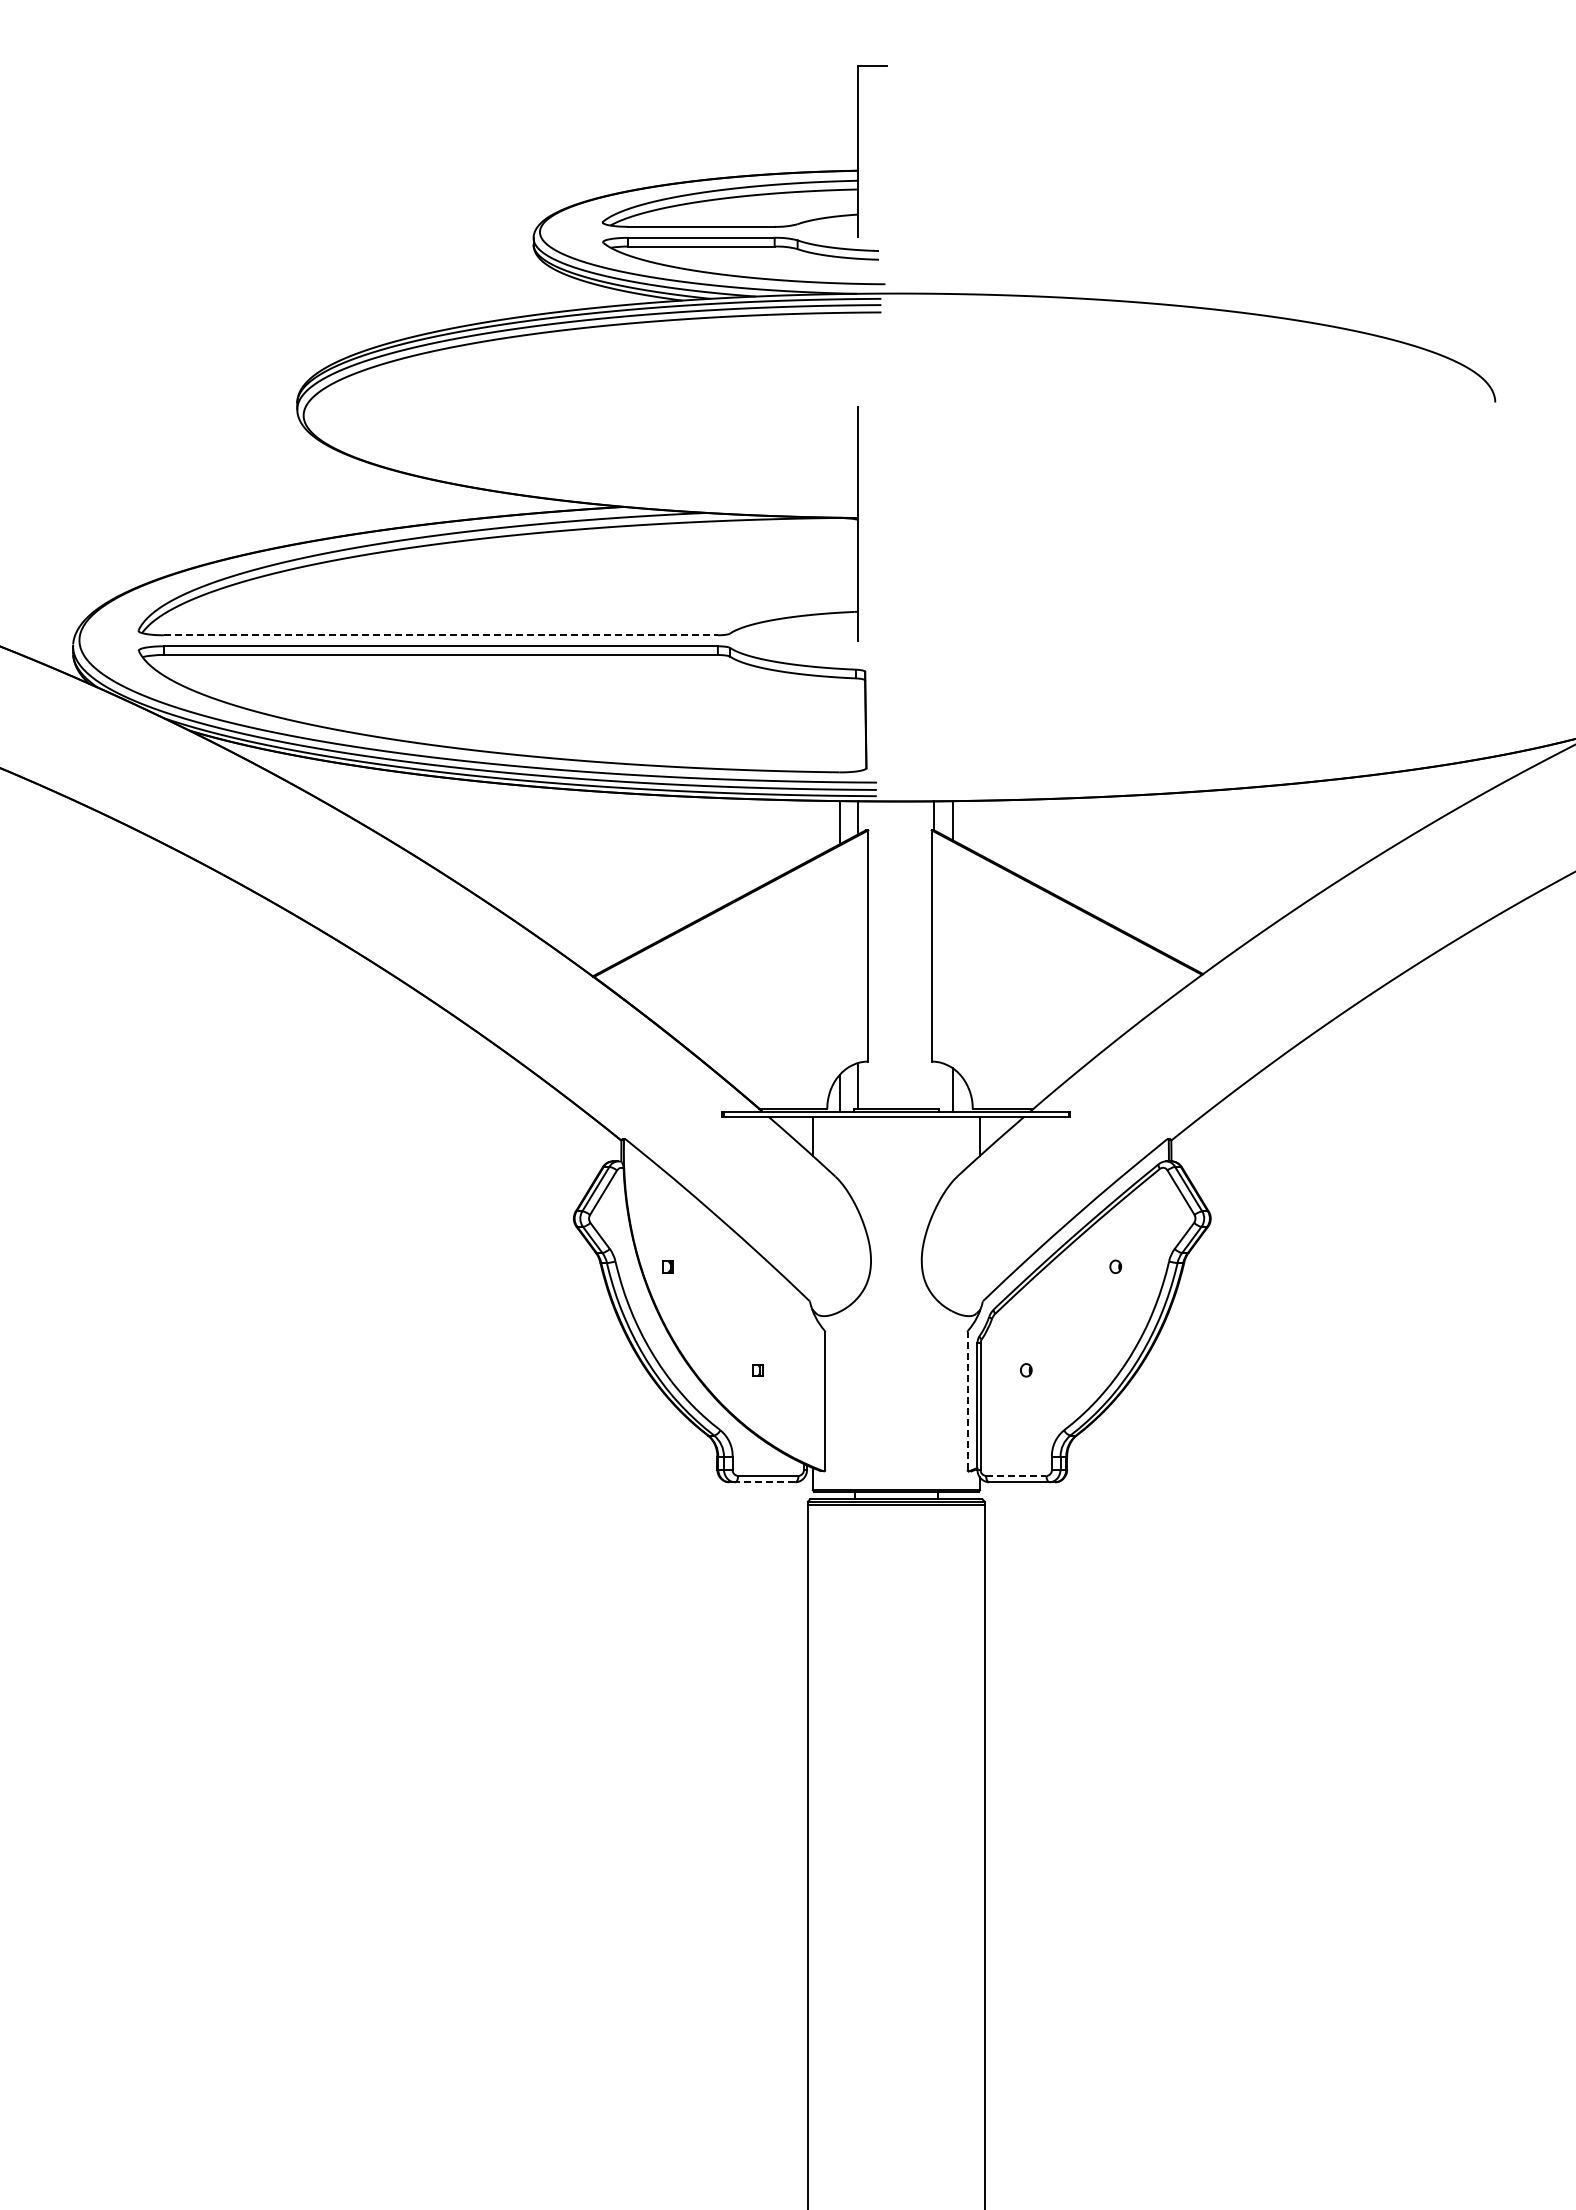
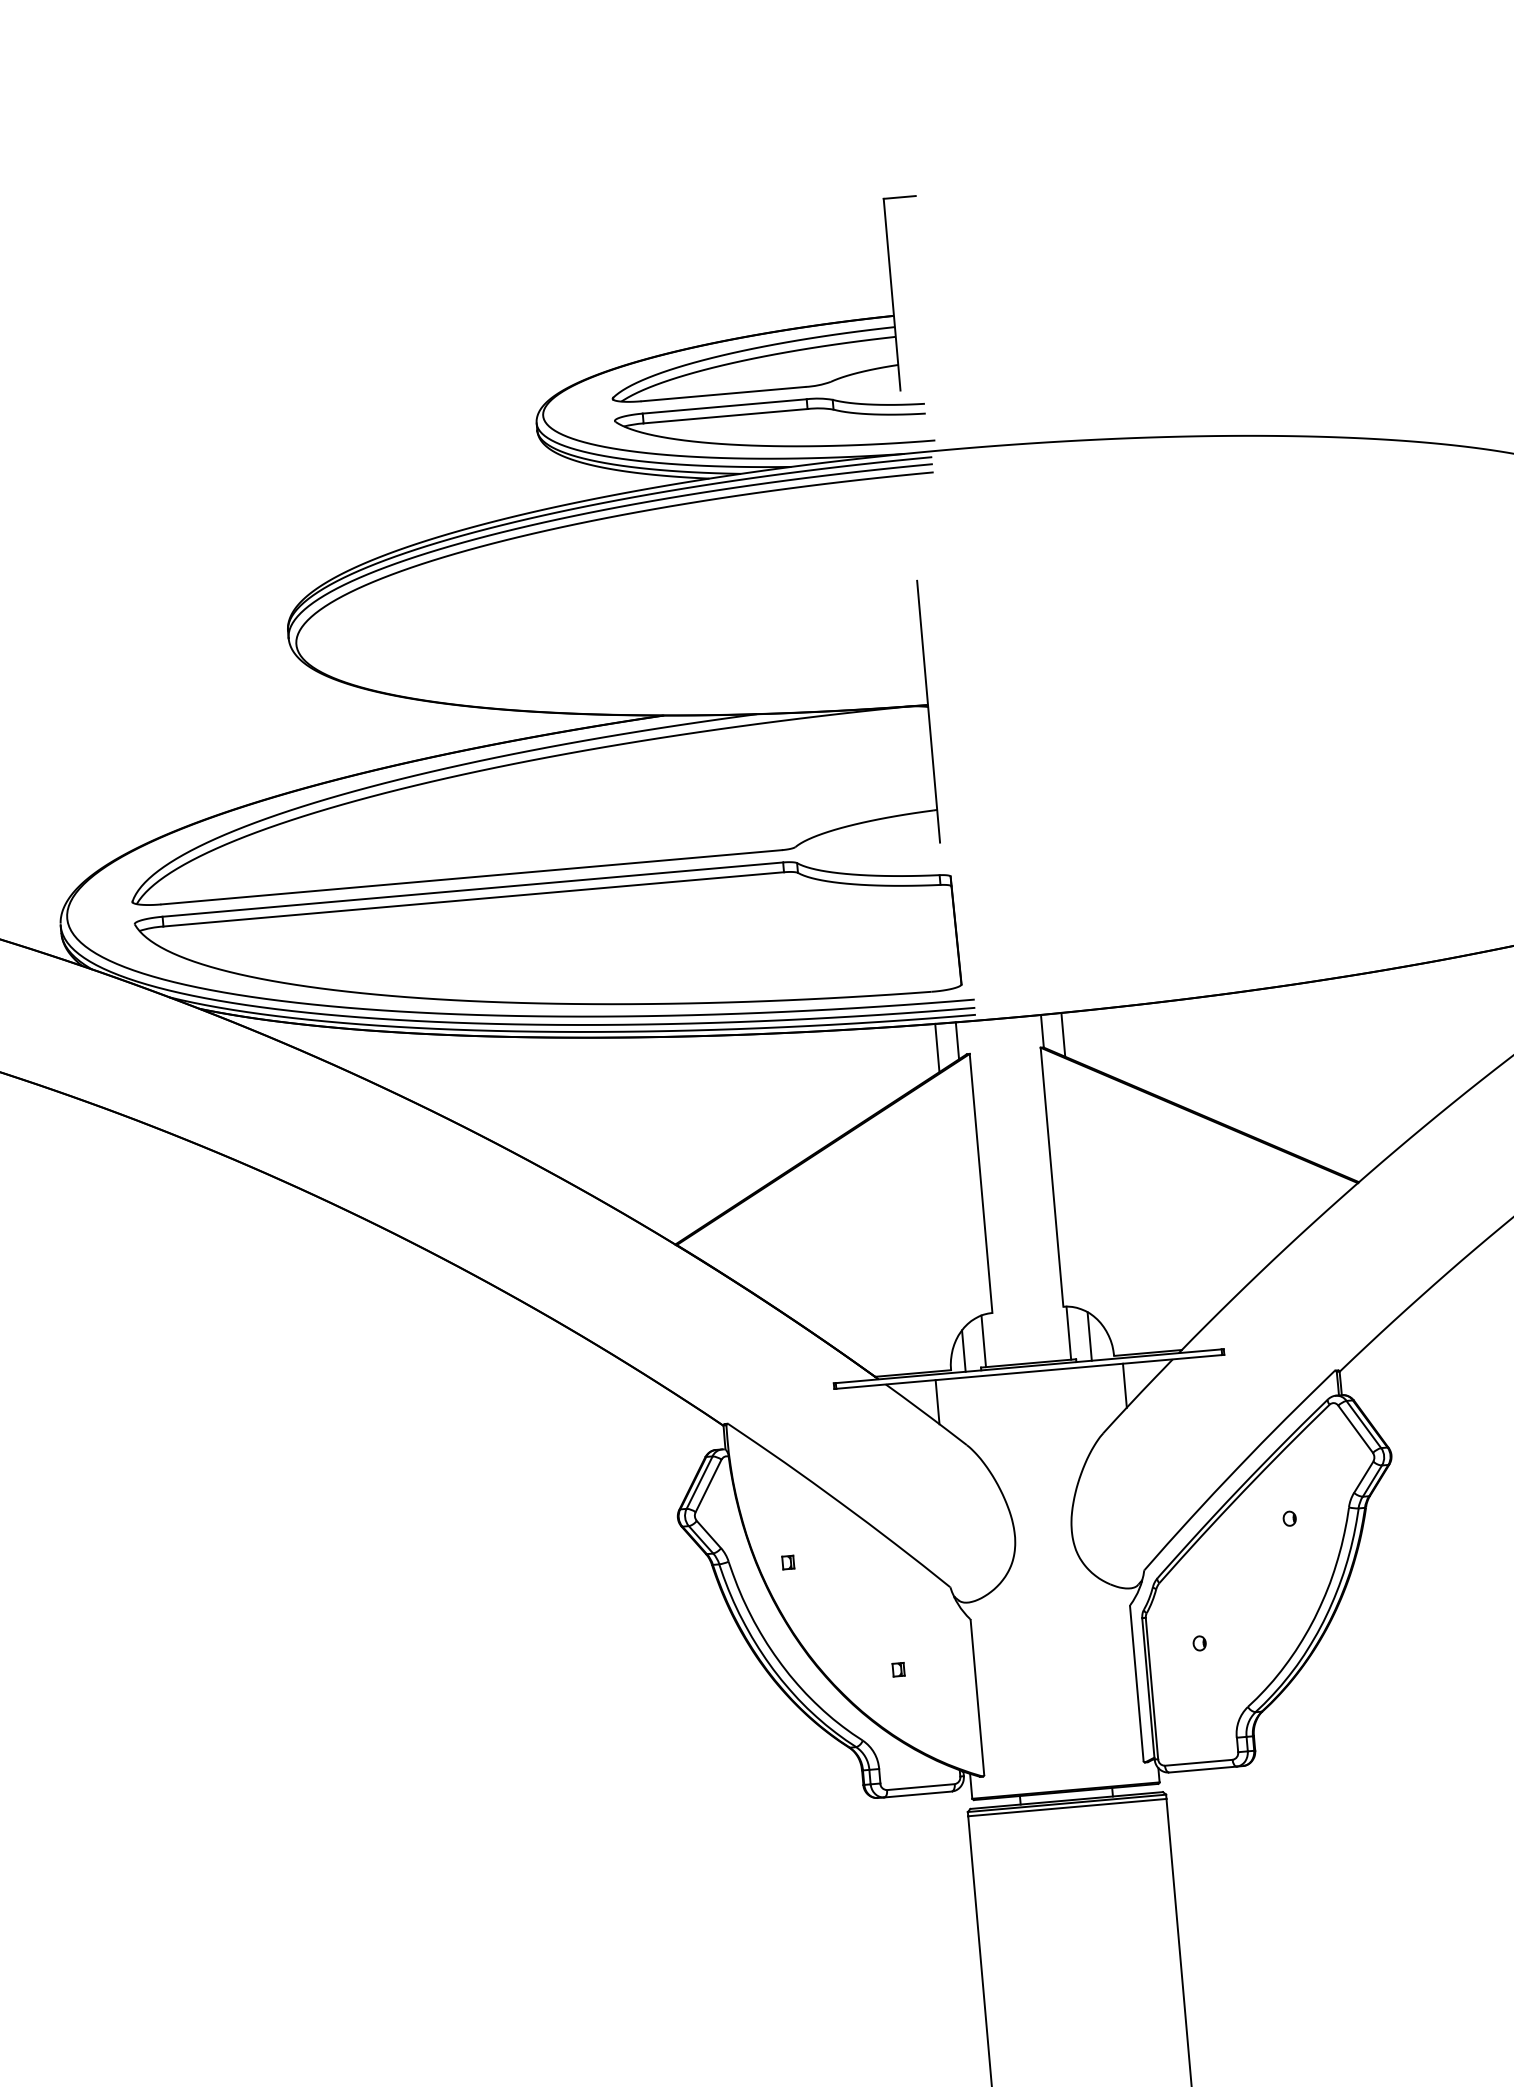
line: (440, 635) -> (471, 877), dashed -> solid
line: (934, 1085) -> (1068, 1333), added
line: (967, 1400) -> (1136, 1683), dashed -> solid
line: (1016, 1475) -> (1198, 1762), dashed -> solid
line: (764, 1482) -> (917, 1794), dashed -> solid

